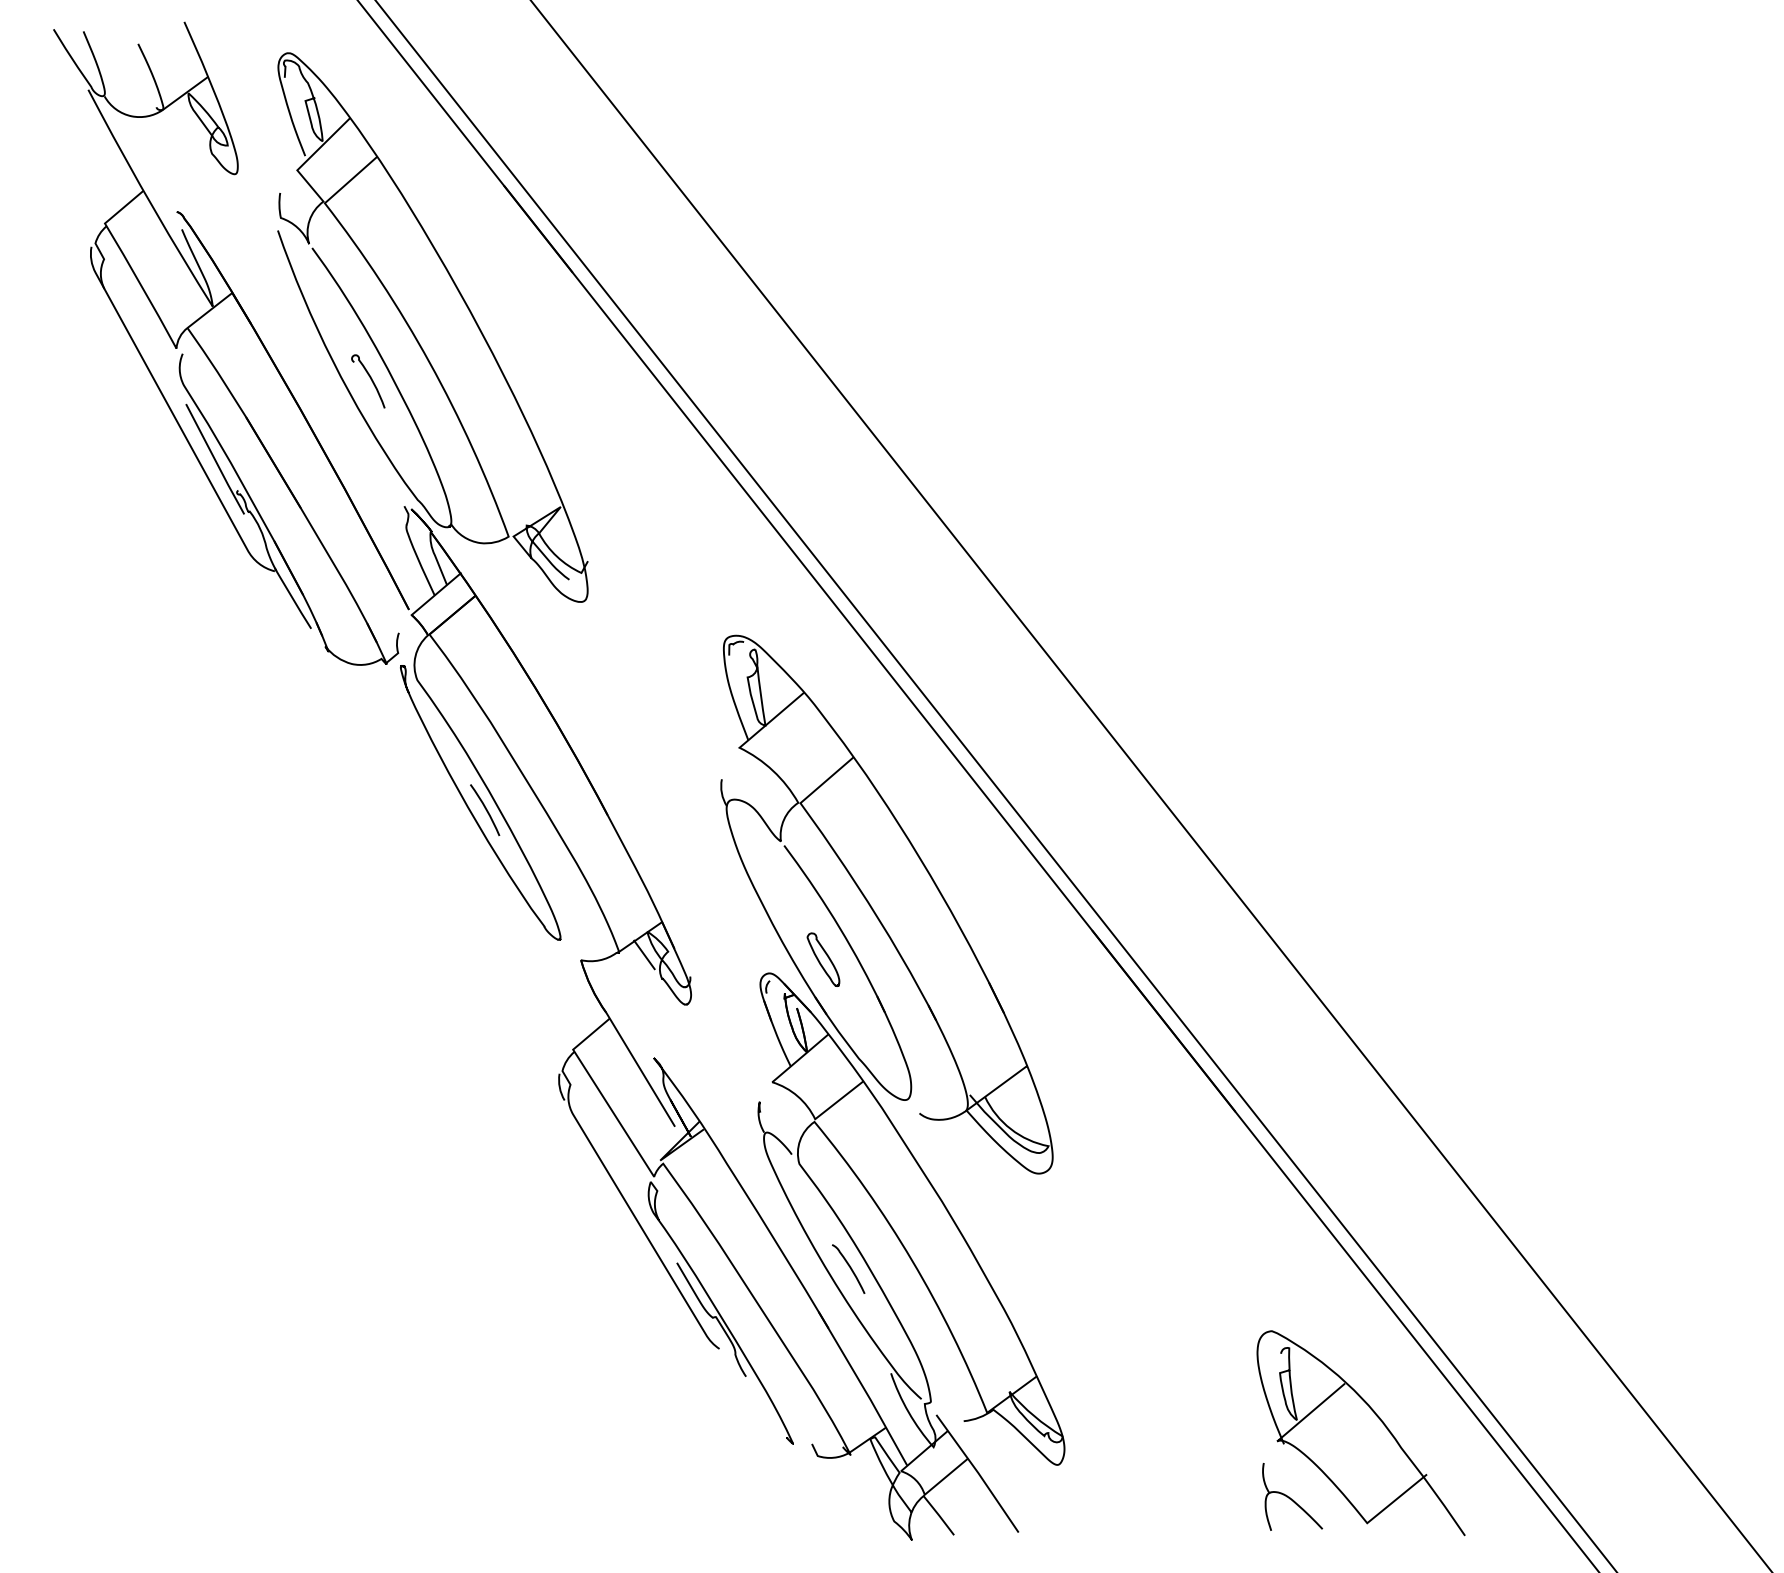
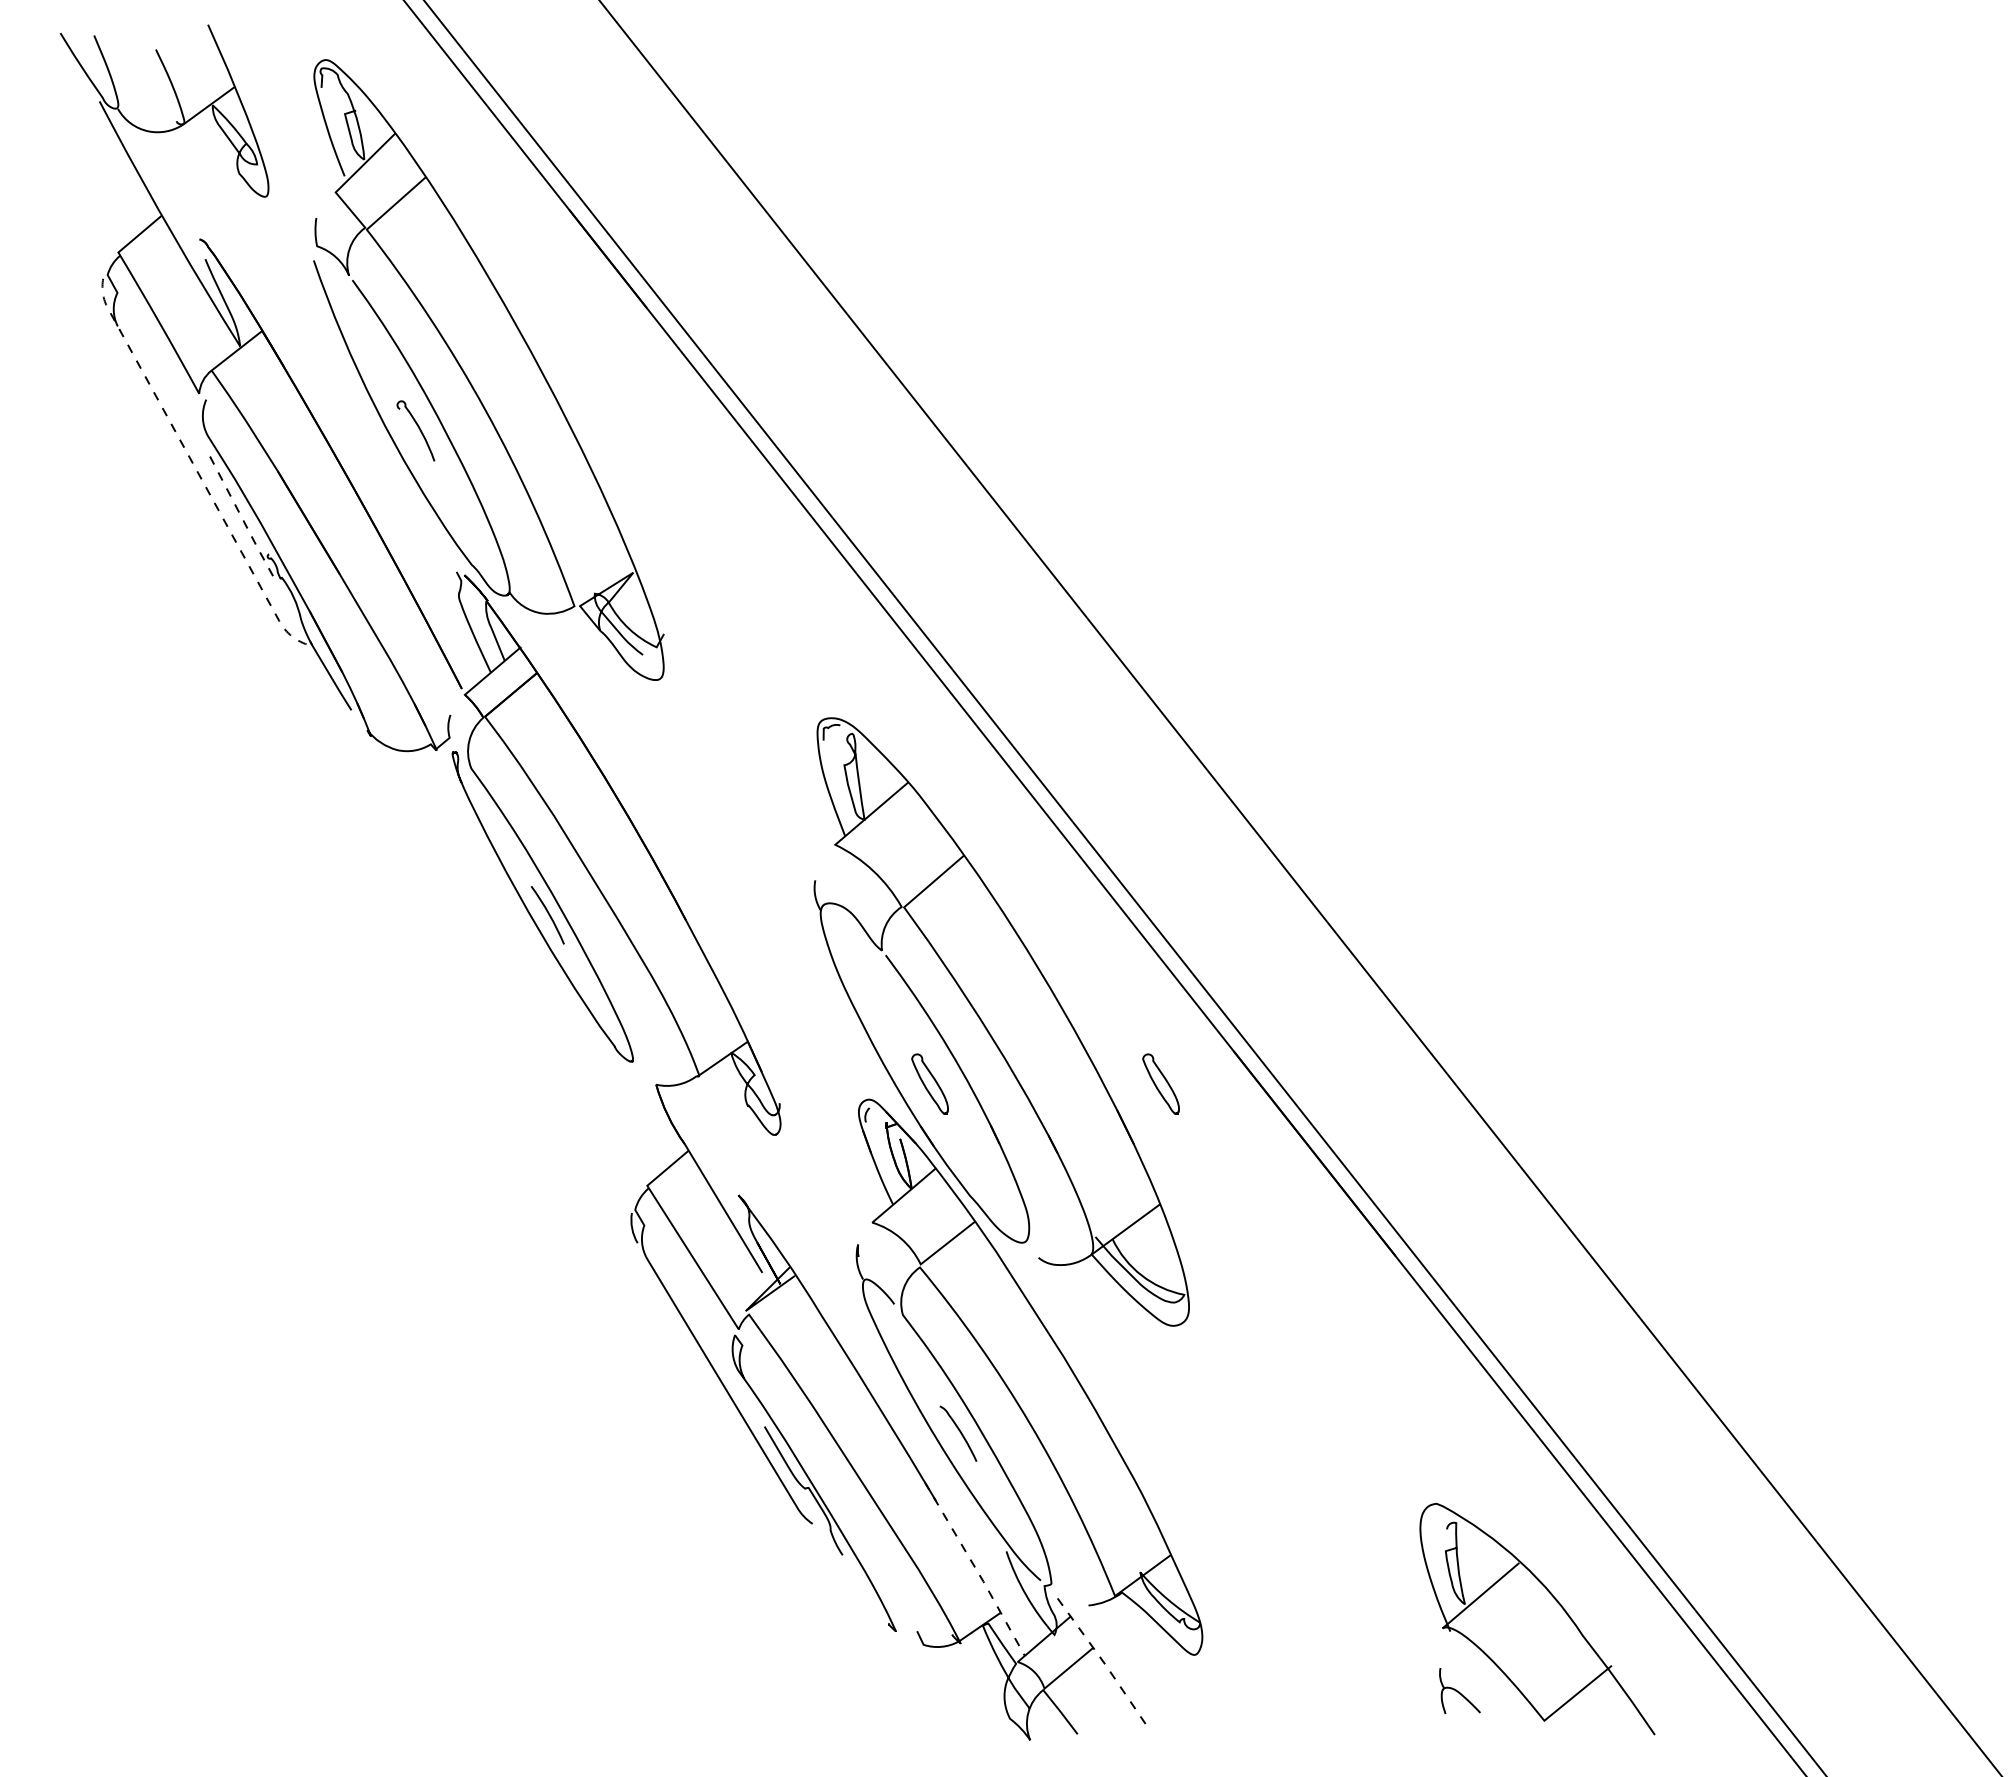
line: (175, 419) -> (198, 473), solid -> dashed
line: (215, 459) -> (243, 519), solid -> dashed
line: (644, 954) -> (727, 1078), removed
part: (1027, 959) -> (1160, 1083), added
line: (863, 1388) -> (975, 1568), solid -> dashed
line: (978, 1473) -> (1105, 1664), solid -> dashed
part: (1292, 1496) -> (1459, 1690), size x0.6

